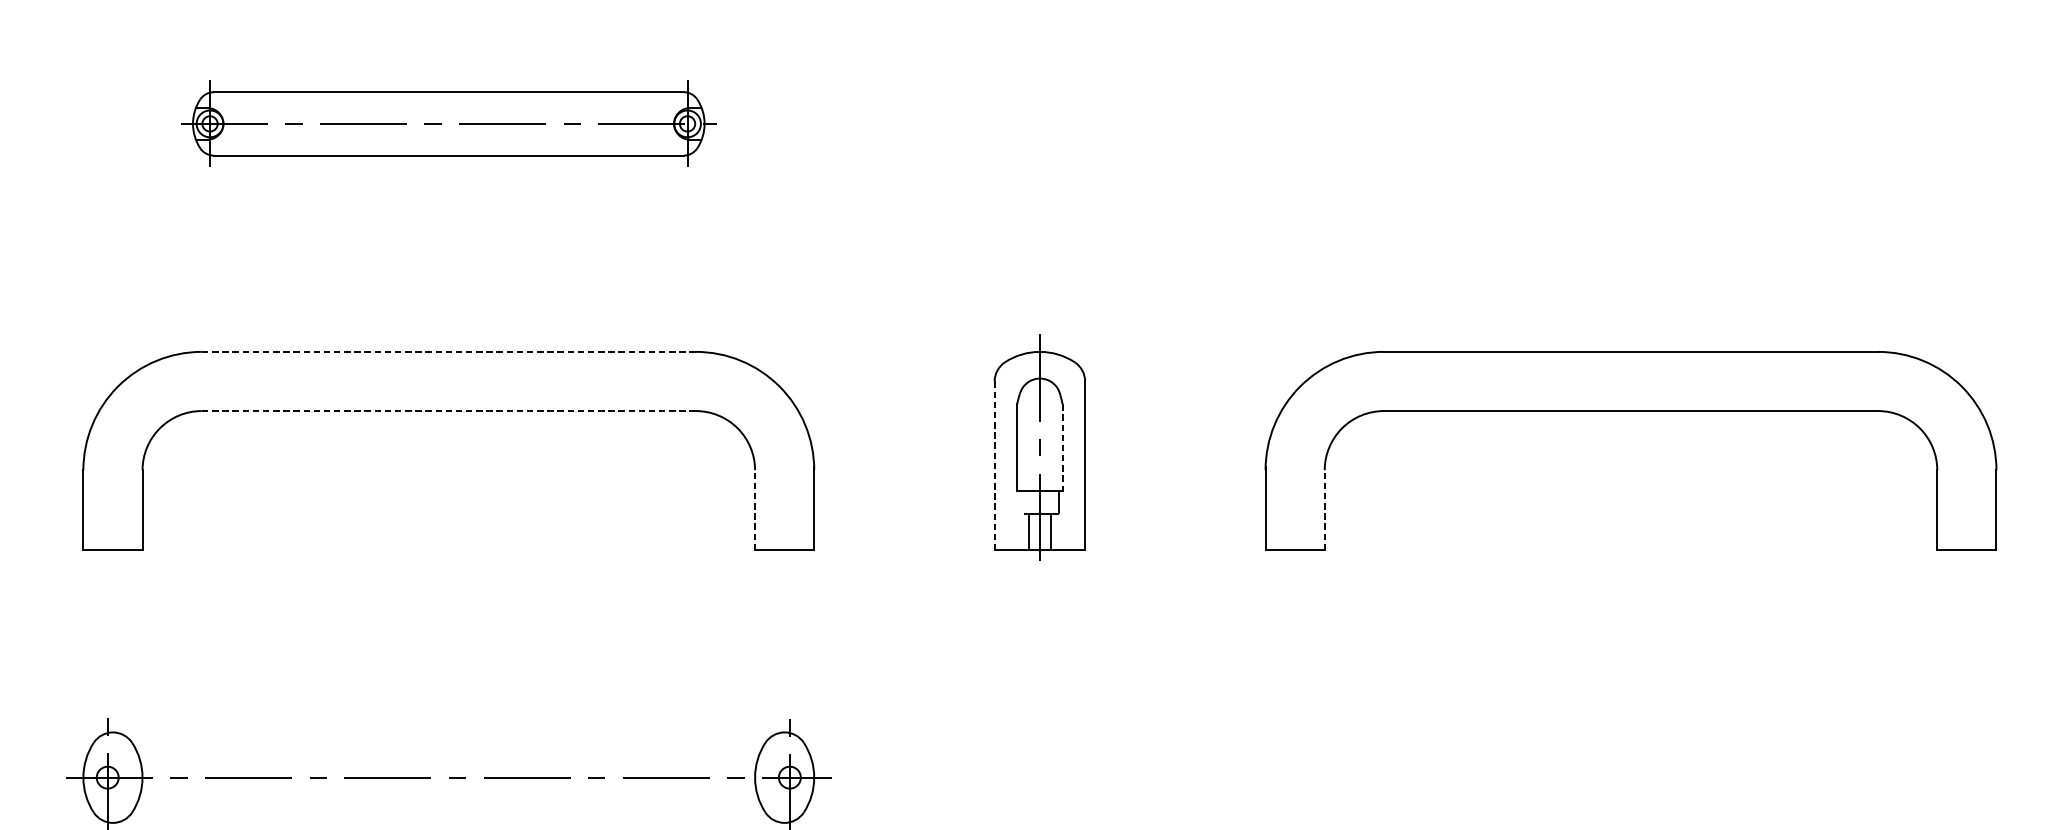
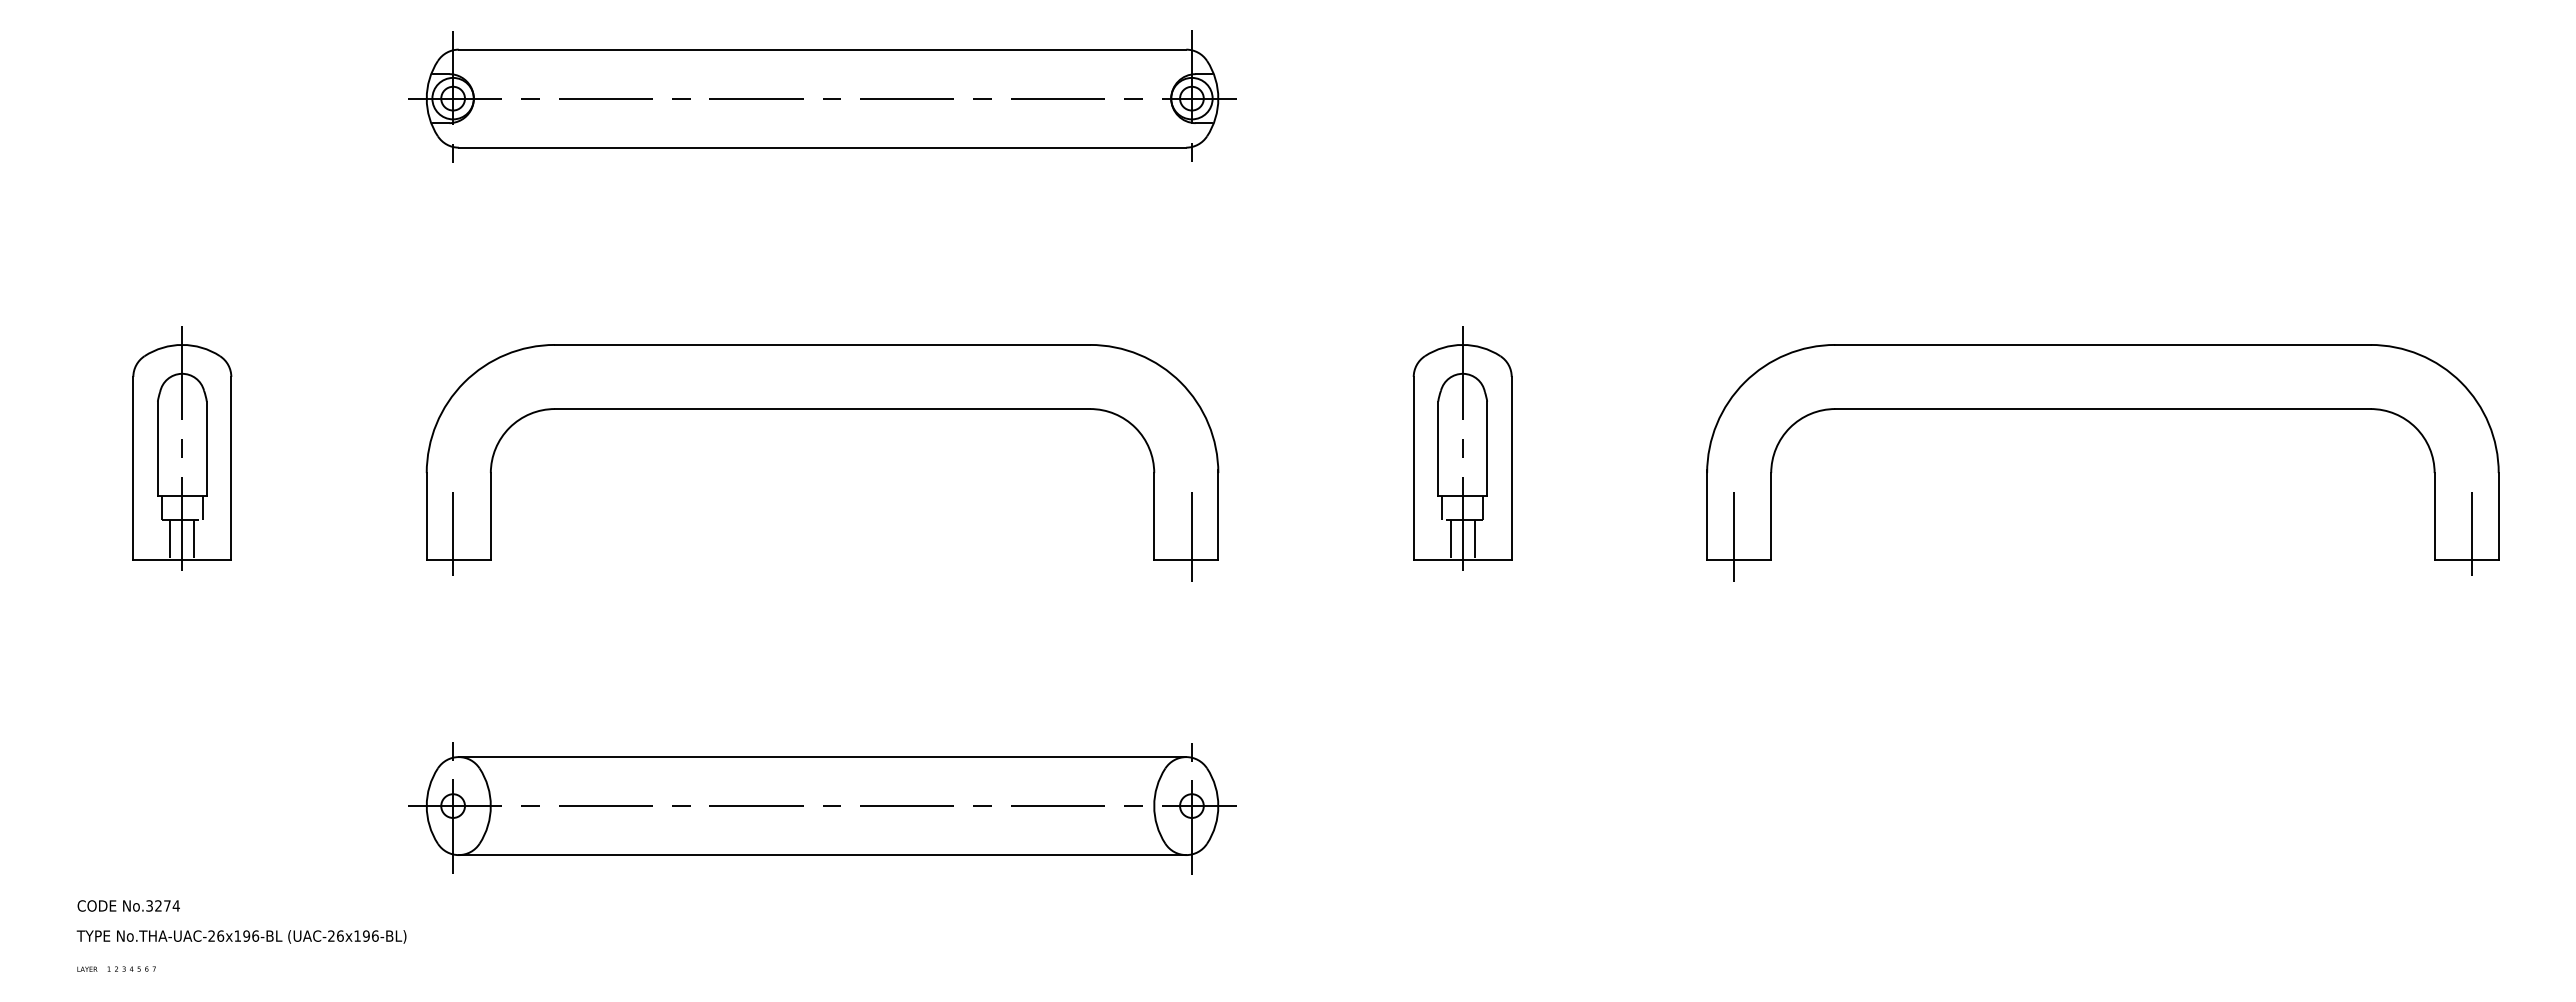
part: (448, 122) -> (822, 96), size x1.43
line: (448, 351) -> (822, 344), dashed -> solid
line: (448, 411) -> (822, 409), dashed -> solid
line: (1062, 448) -> (1487, 449), dashed -> solid
line: (994, 465) -> (1413, 468), dashed -> solid
line: (1021, 501) -> (1442, 507), added
line: (755, 510) -> (1154, 516), dashed -> solid
line: (1324, 510) -> (1771, 516), dashed -> solid
line: (108, 525) -> (453, 533), added
line: (1972, 525) -> (2472, 533), added
line: (789, 528) -> (1191, 536), added
line: (1289, 528) -> (1733, 536), added
line: (448, 732) -> (822, 757), added
line: (448, 823) -> (822, 855), added

